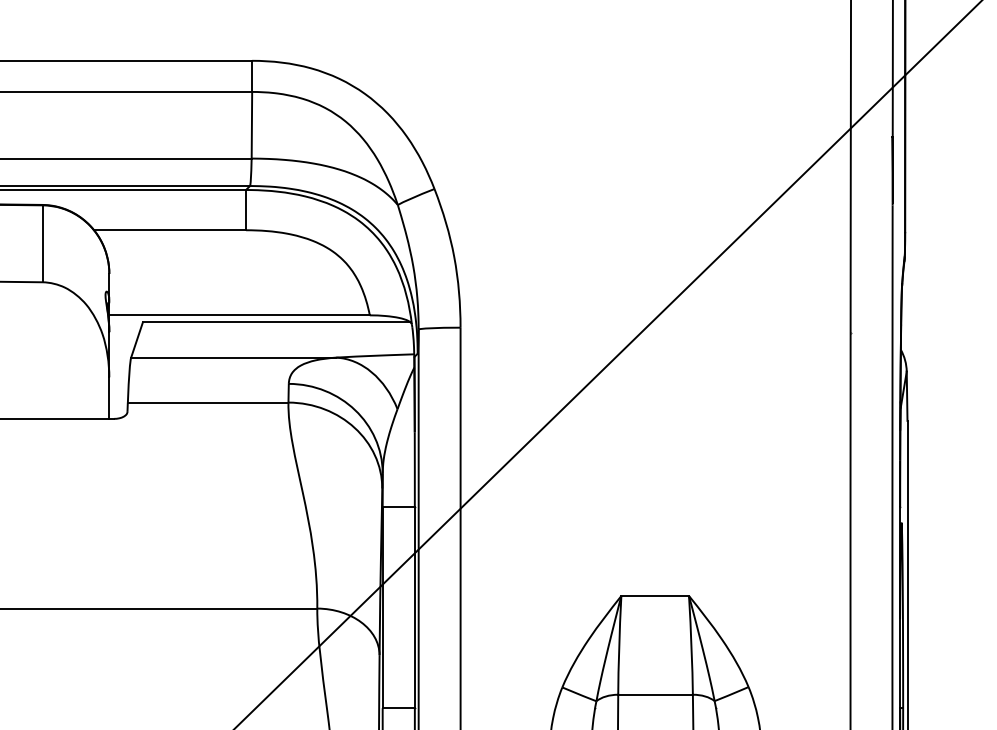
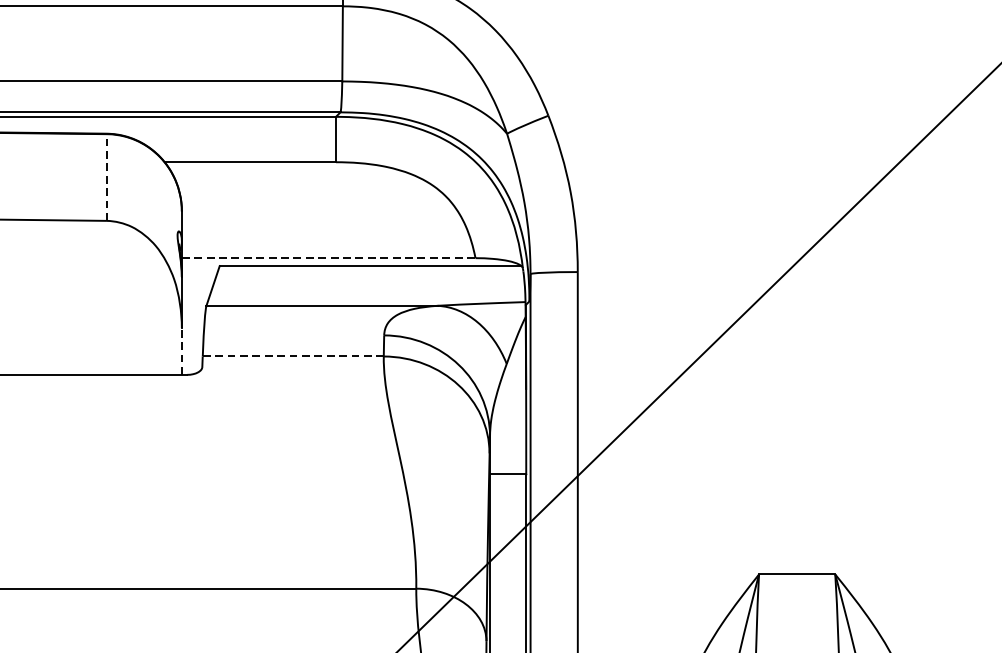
line: (42, 243) -> (106, 177), solid -> dashed
line: (240, 315) -> (329, 258), solid -> dashed
line: (109, 398) -> (182, 351), solid -> dashed
line: (208, 402) -> (293, 356), solid -> dashed

